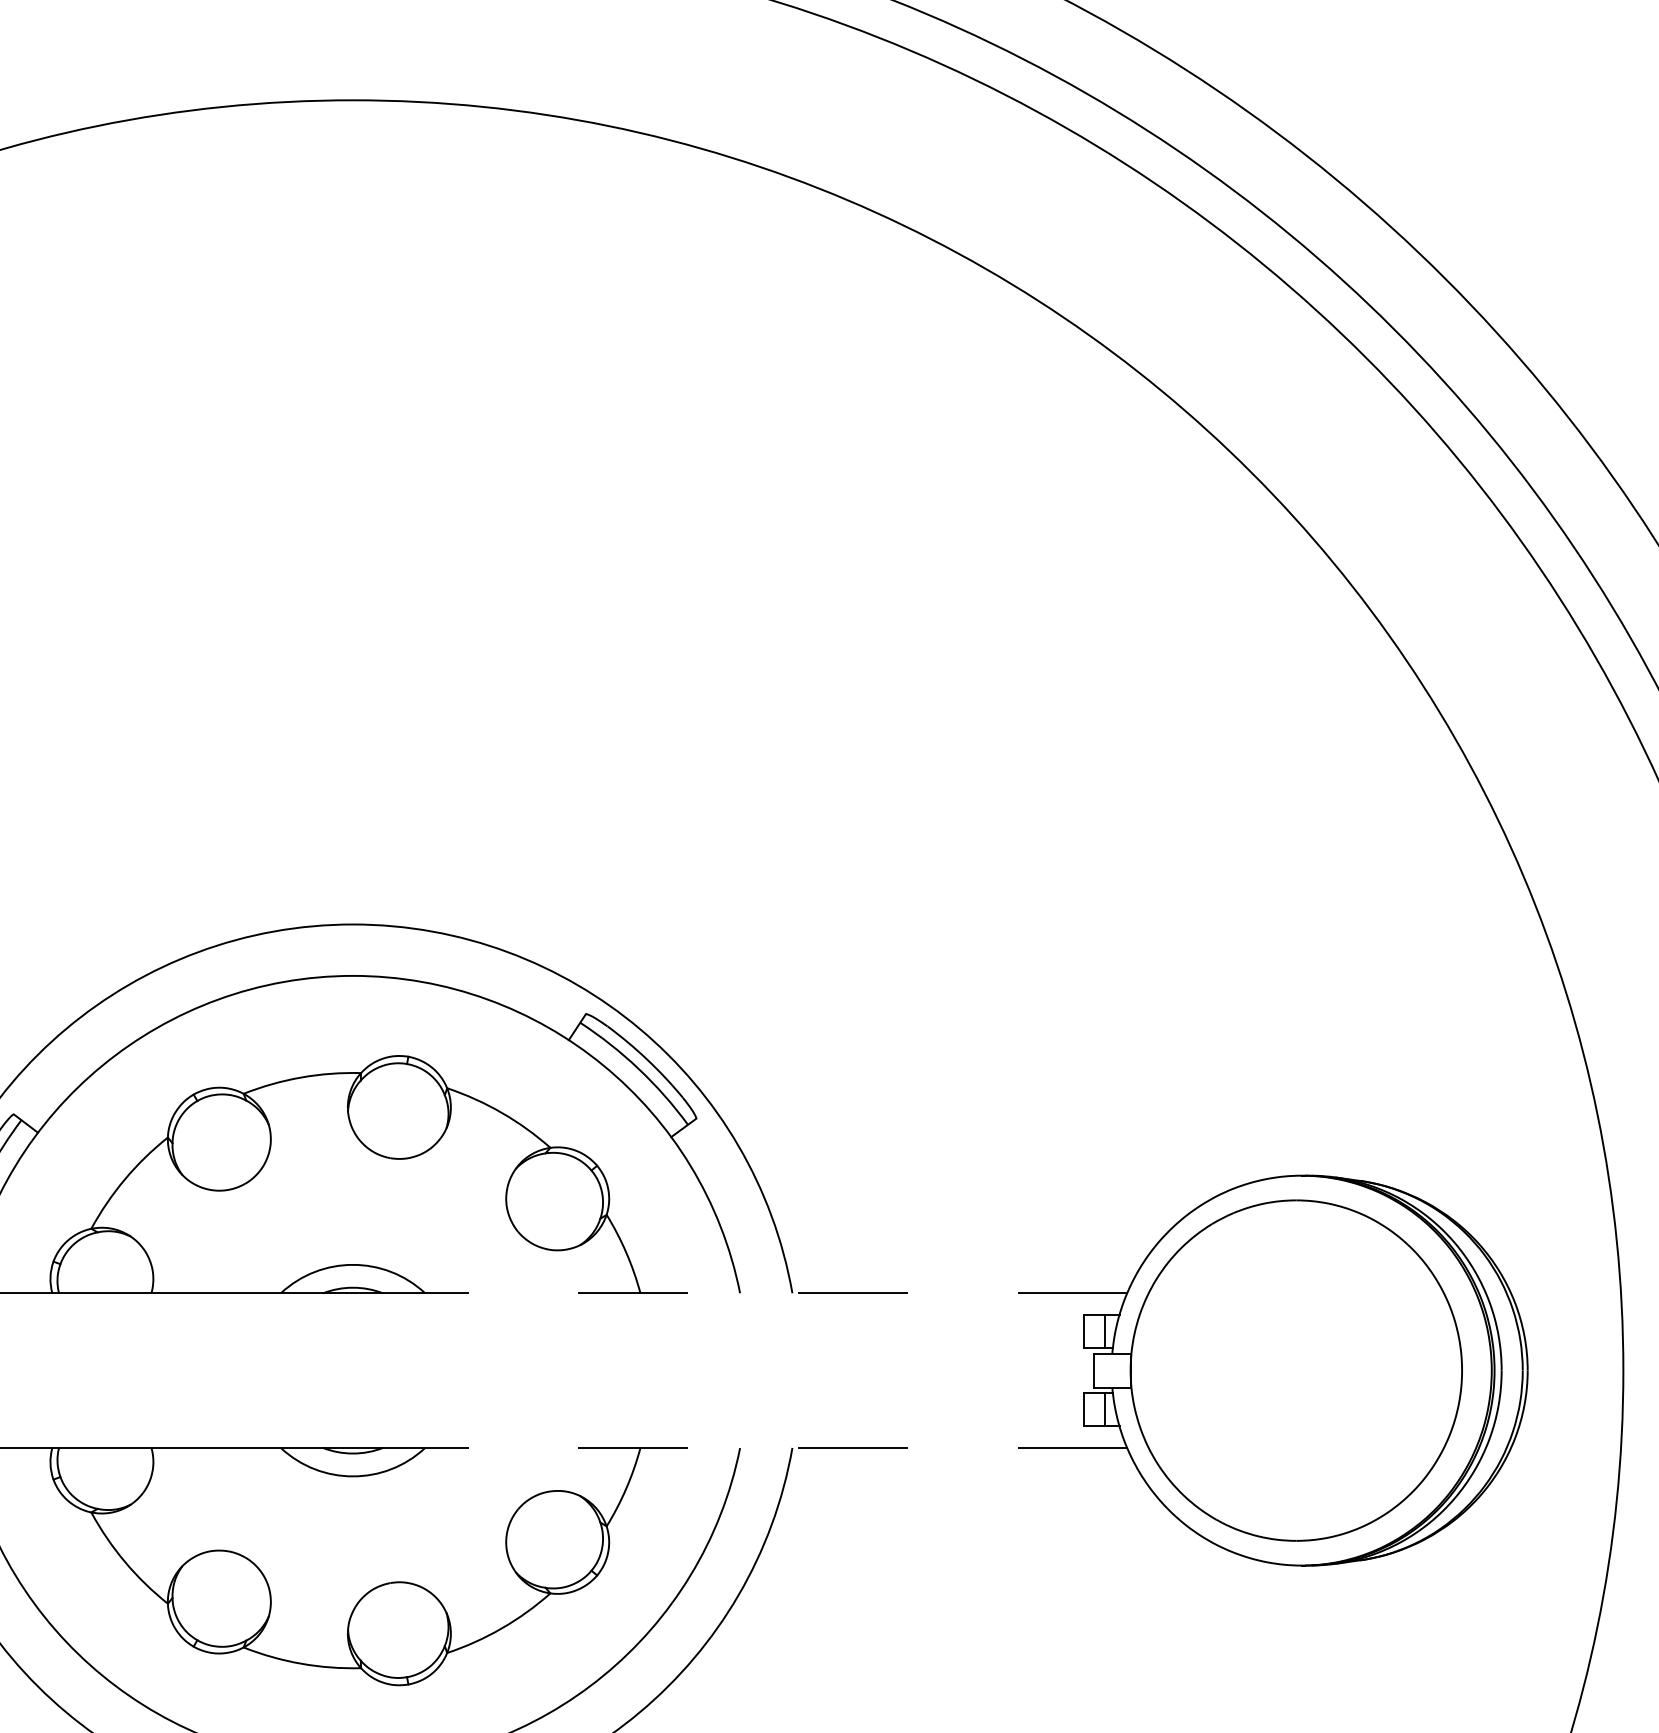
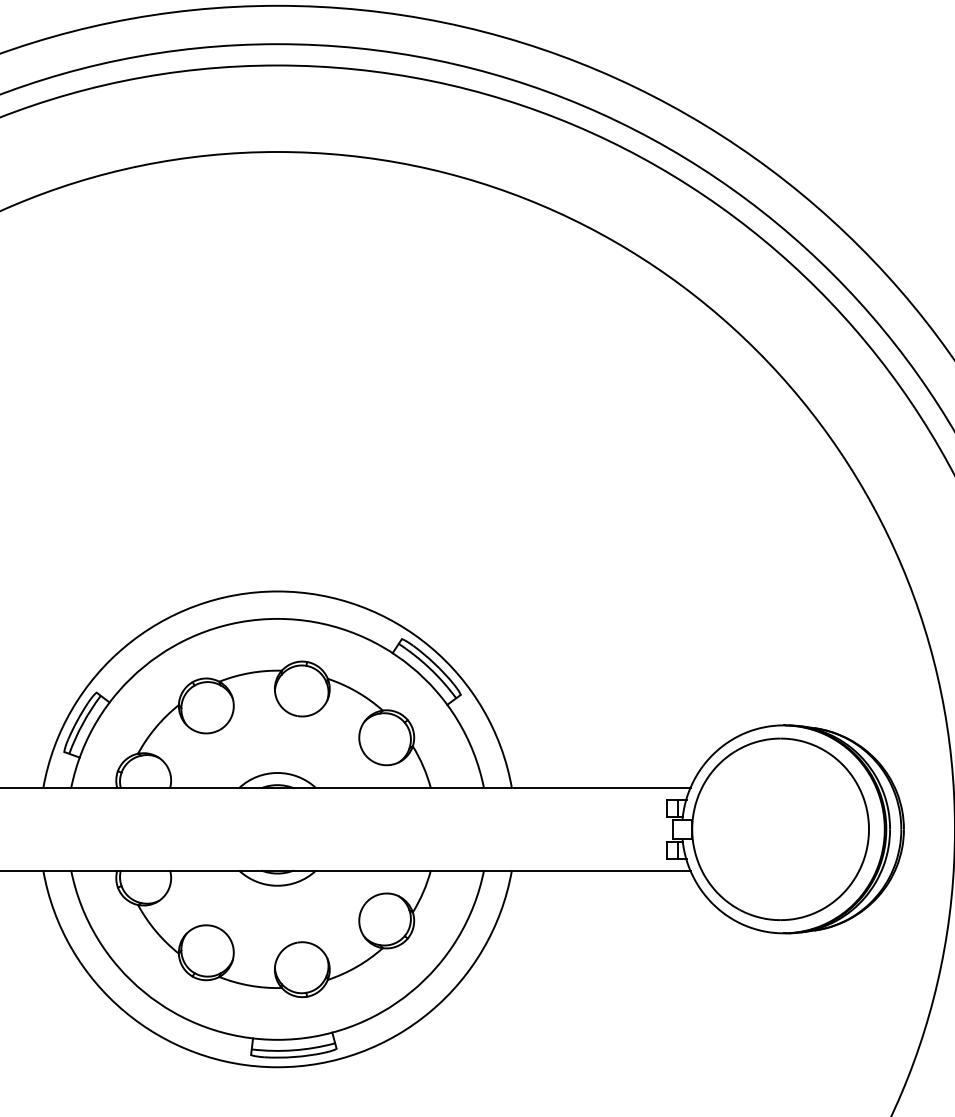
line: (754, 1293) -> (491, 788), dashed -> solid
line: (754, 1447) -> (491, 870), dashed -> solid

